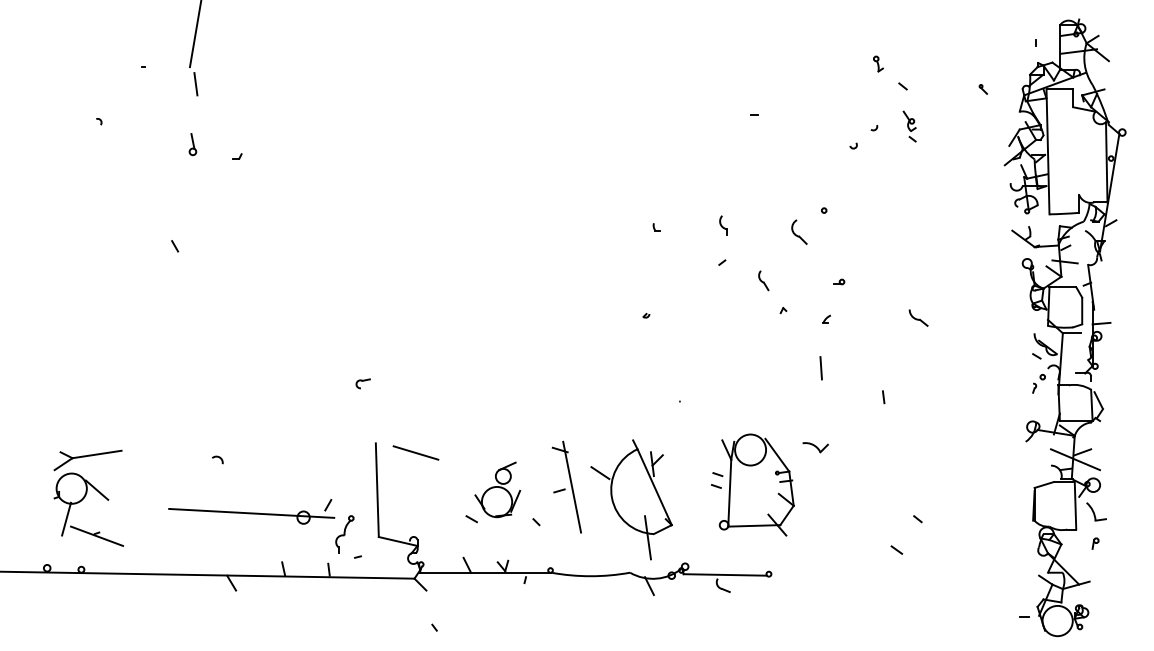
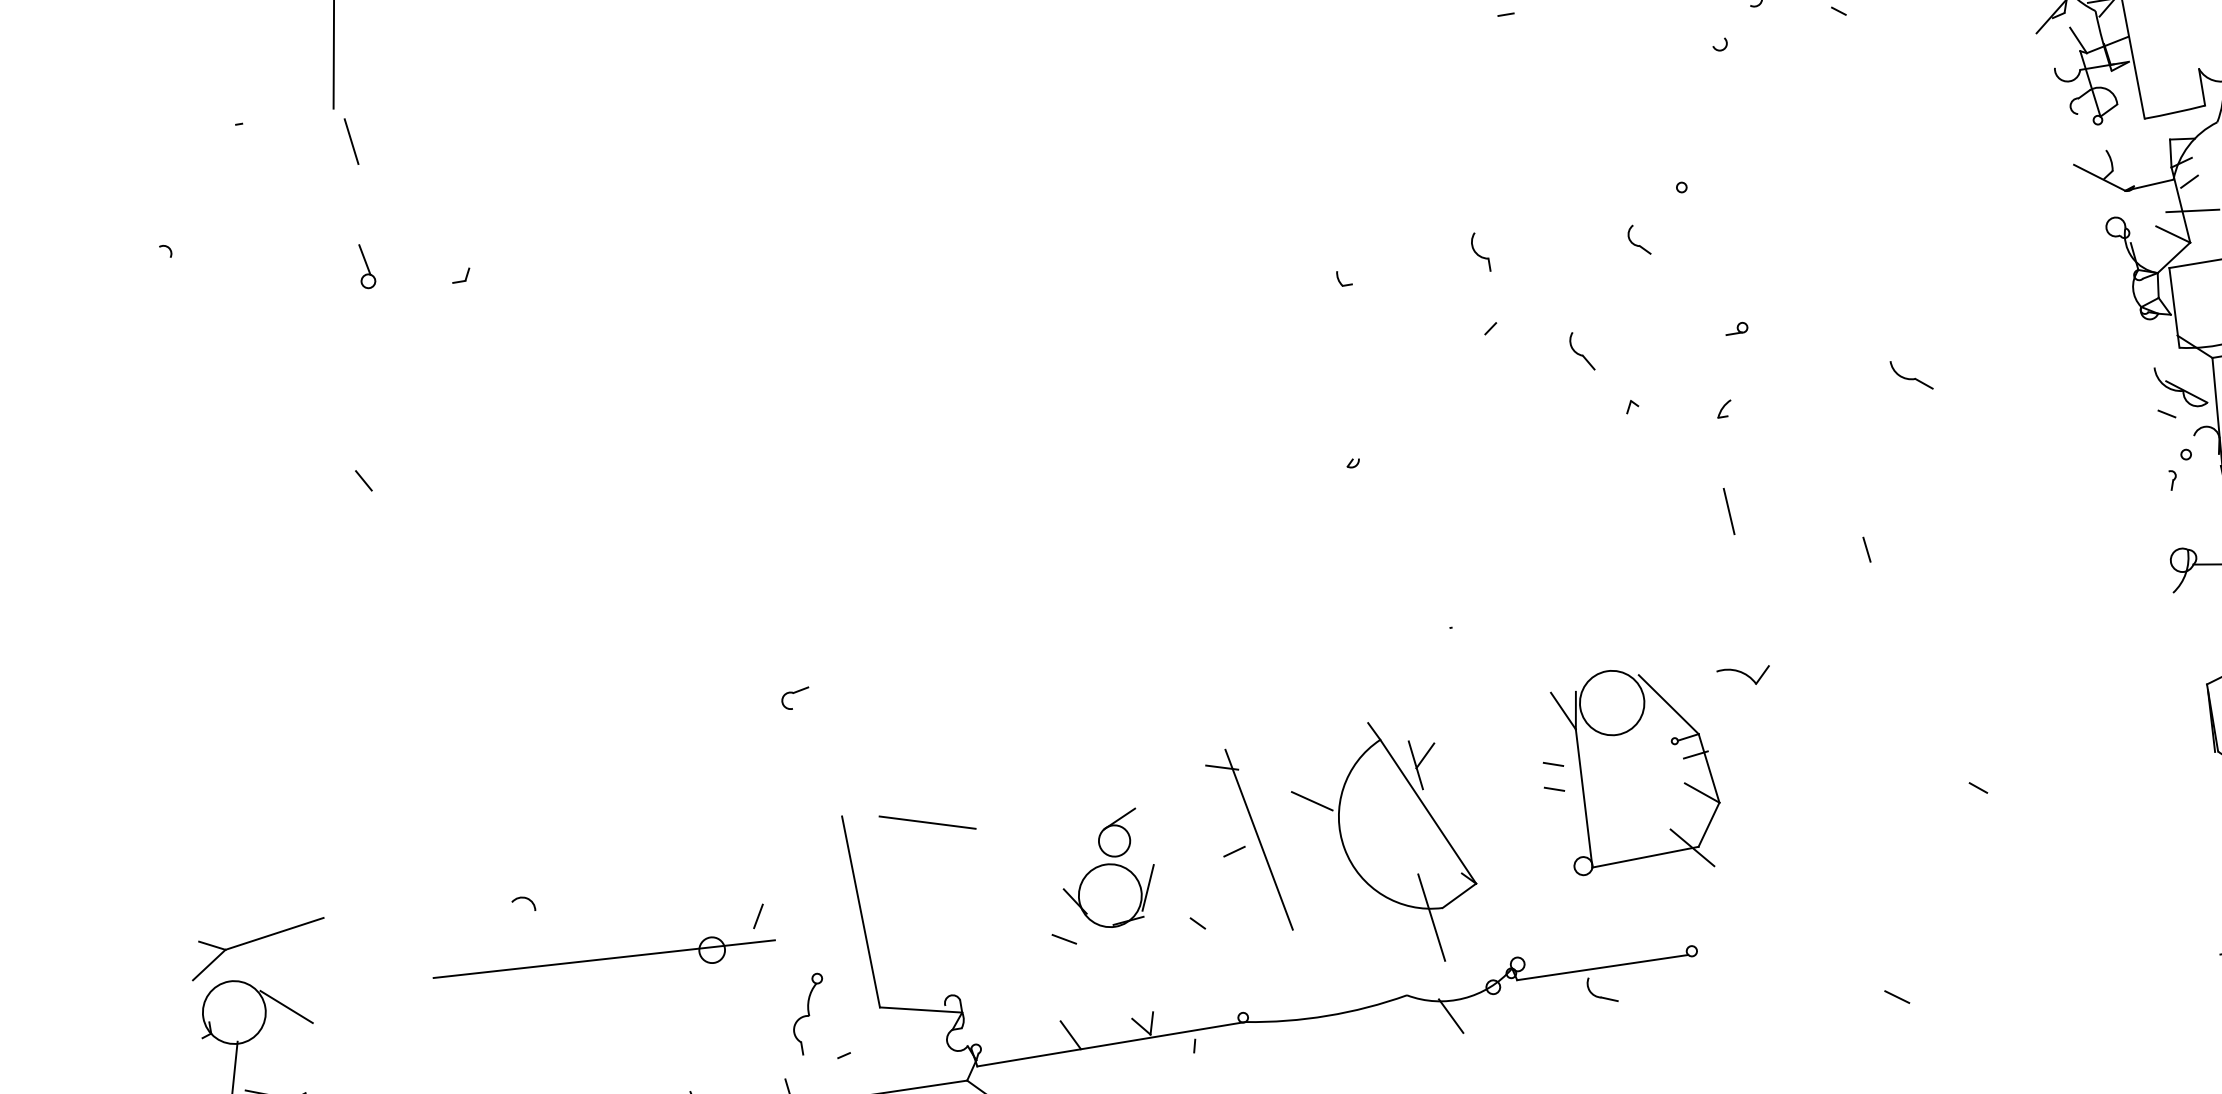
part: (799, 232) -> (1638, 240), size x0.62
part: (251, 511) -> (603, 955), moved
line: (896, 549) -> (1896, 995), moved

